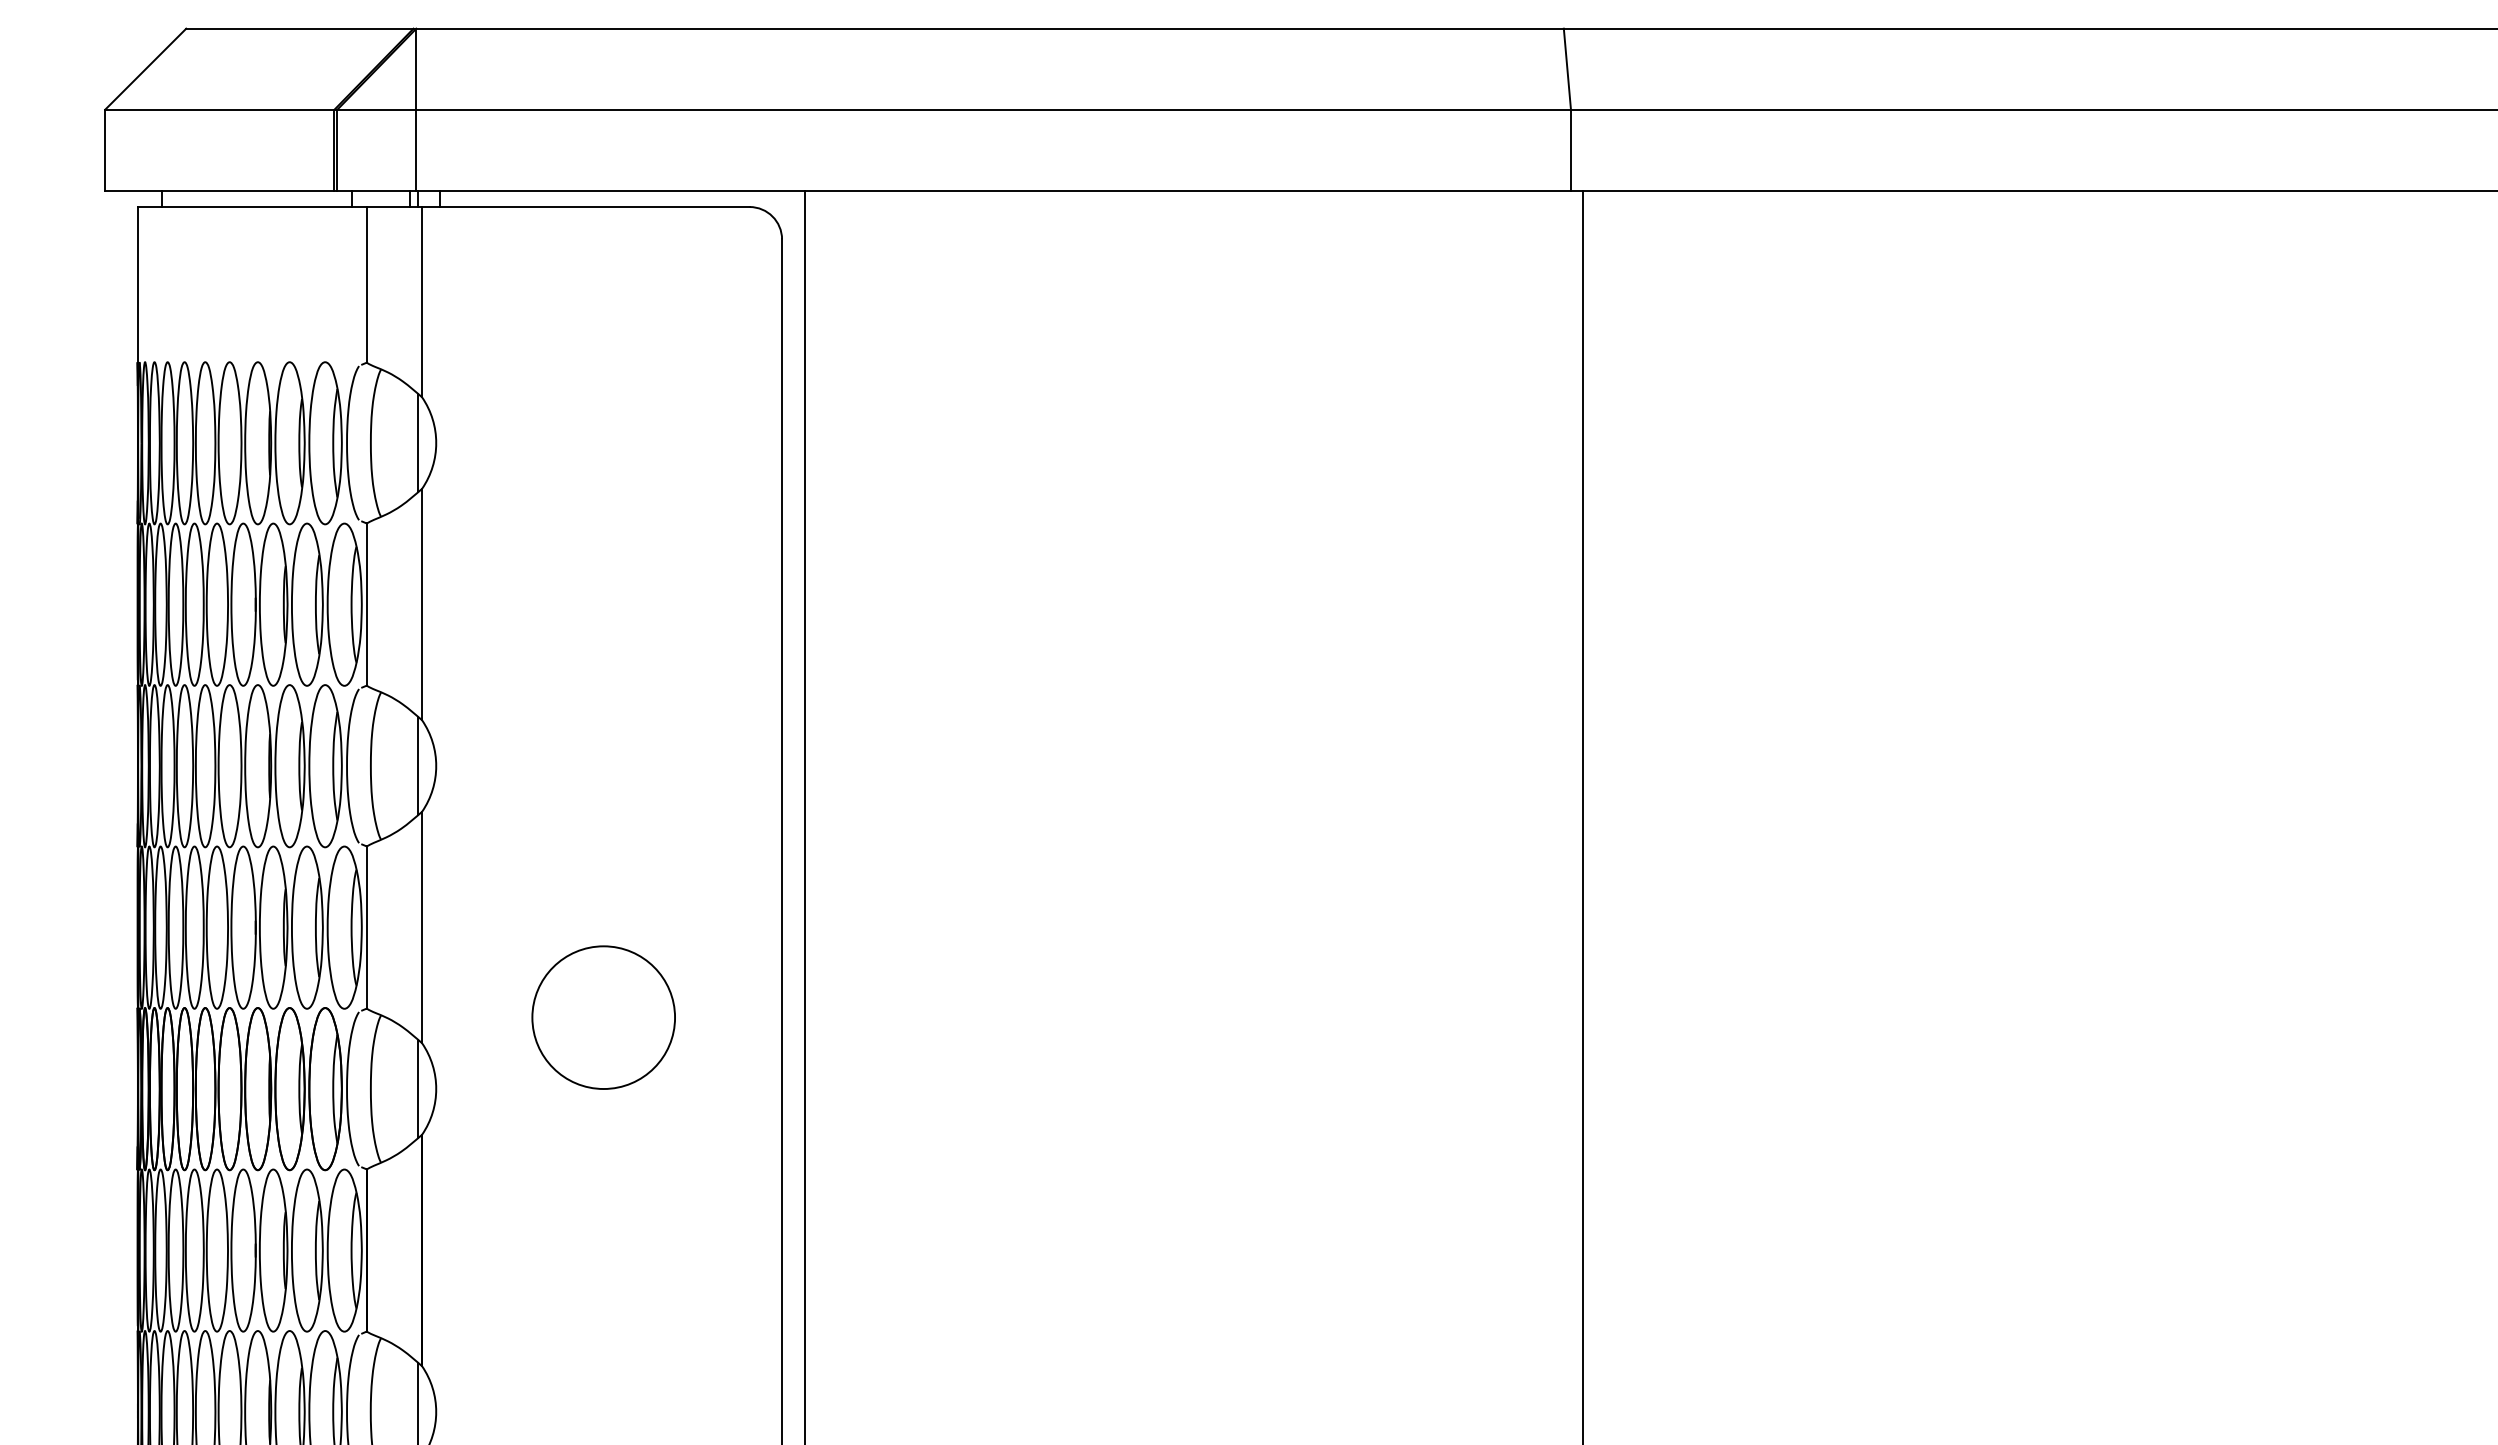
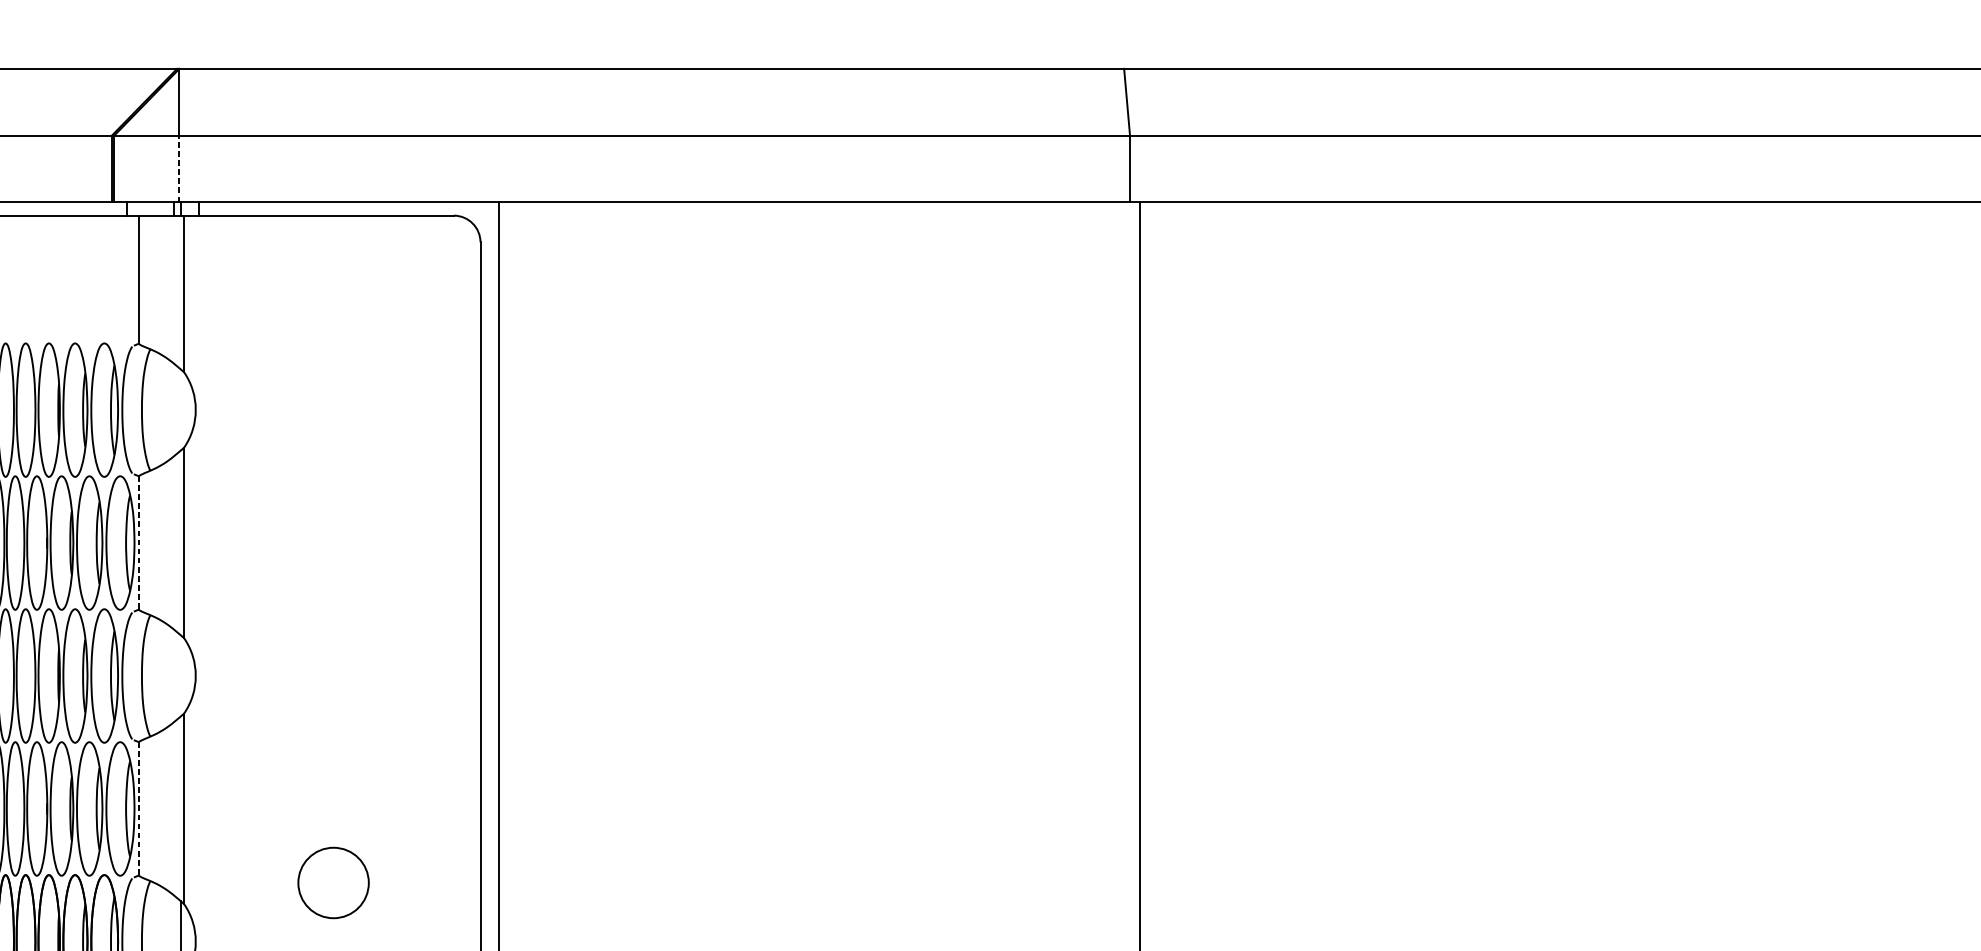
line: (416, 150) -> (179, 169), solid -> dashed
line: (418, 443) -> (181, 410), removed
line: (366, 605) -> (138, 543), solid -> dashed
line: (418, 766) -> (181, 676), removed
line: (366, 928) -> (138, 809), solid -> dashed
circle: (603, 1017) -> (333, 882), size x0.6

